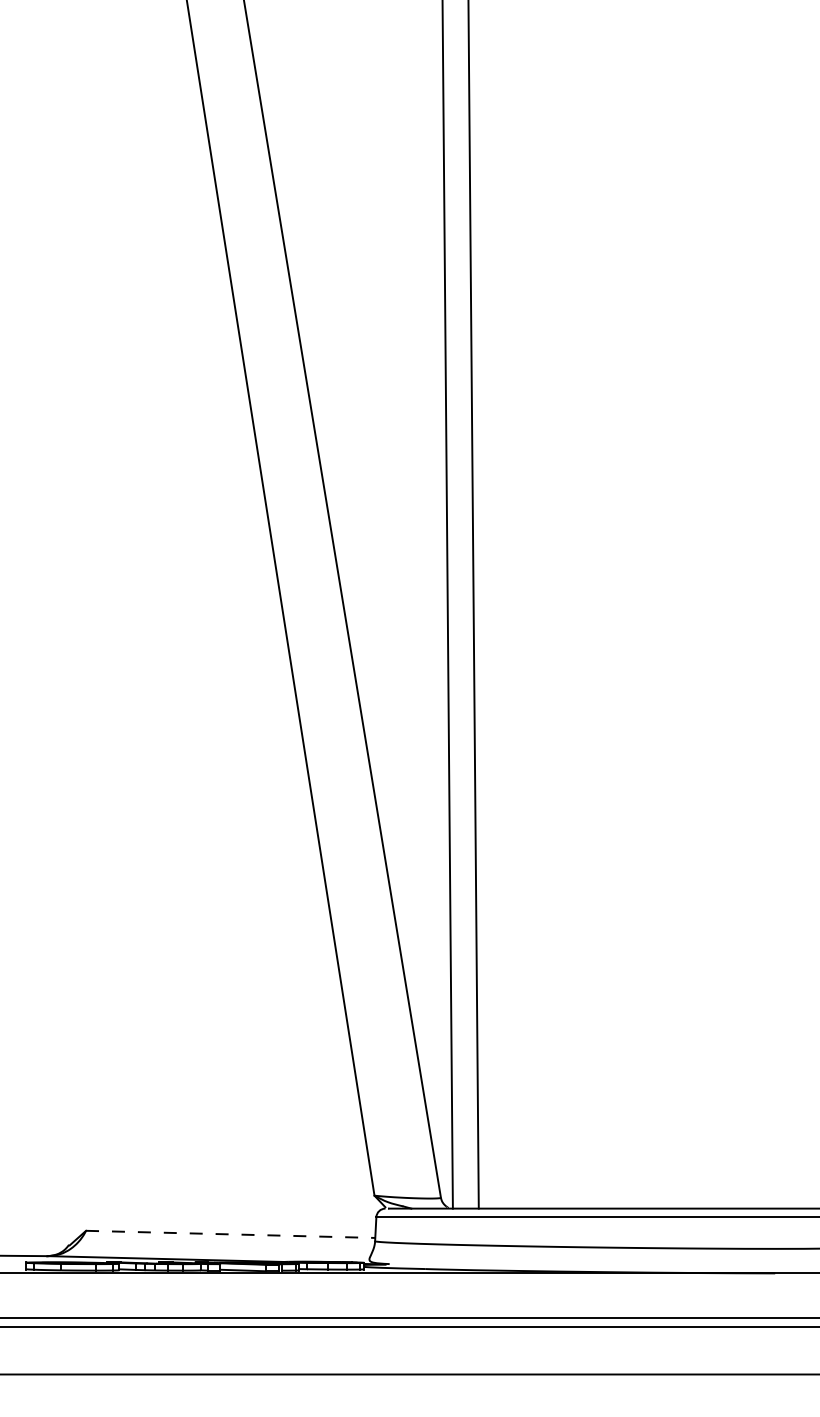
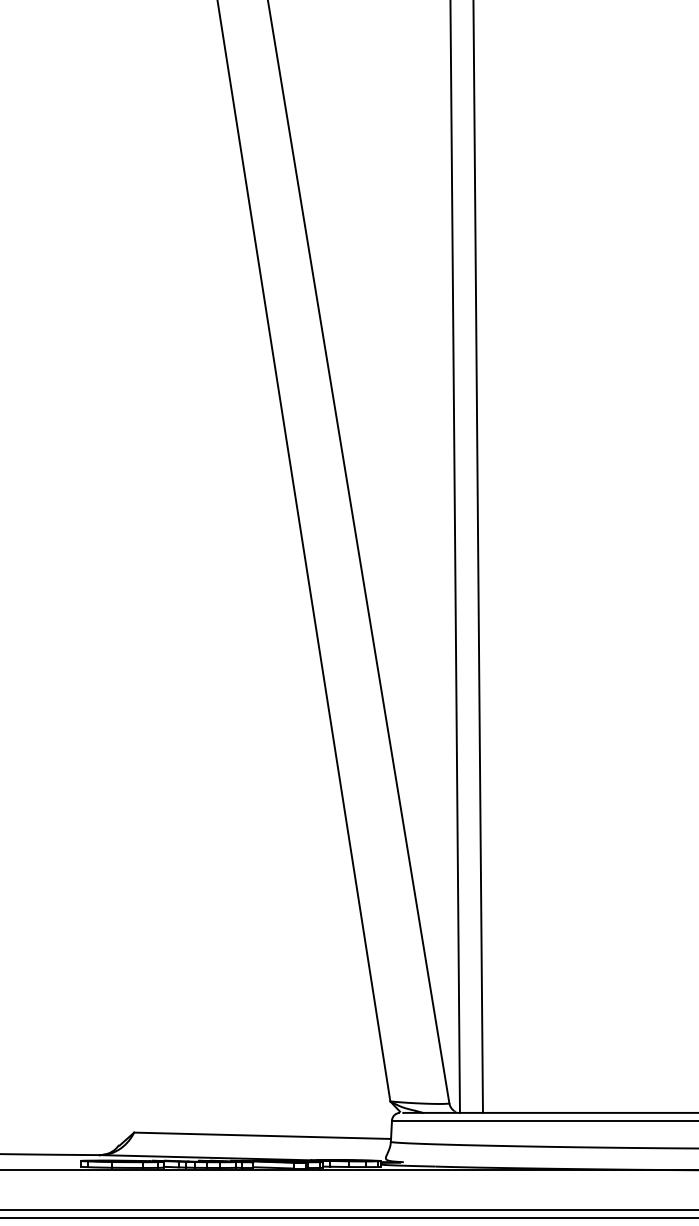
line: (230, 1234) -> (262, 1135), dashed -> solid

